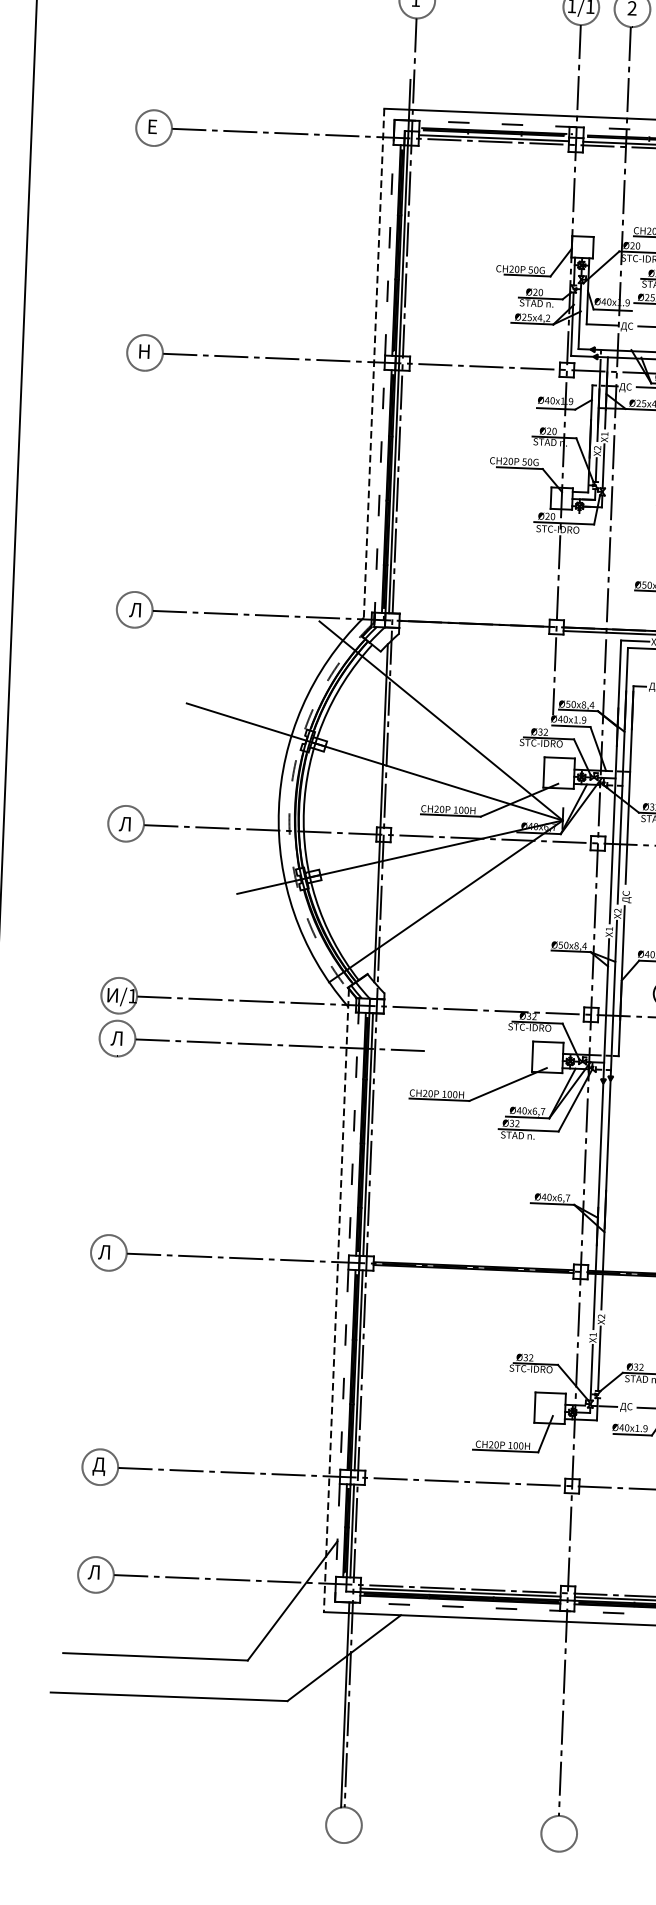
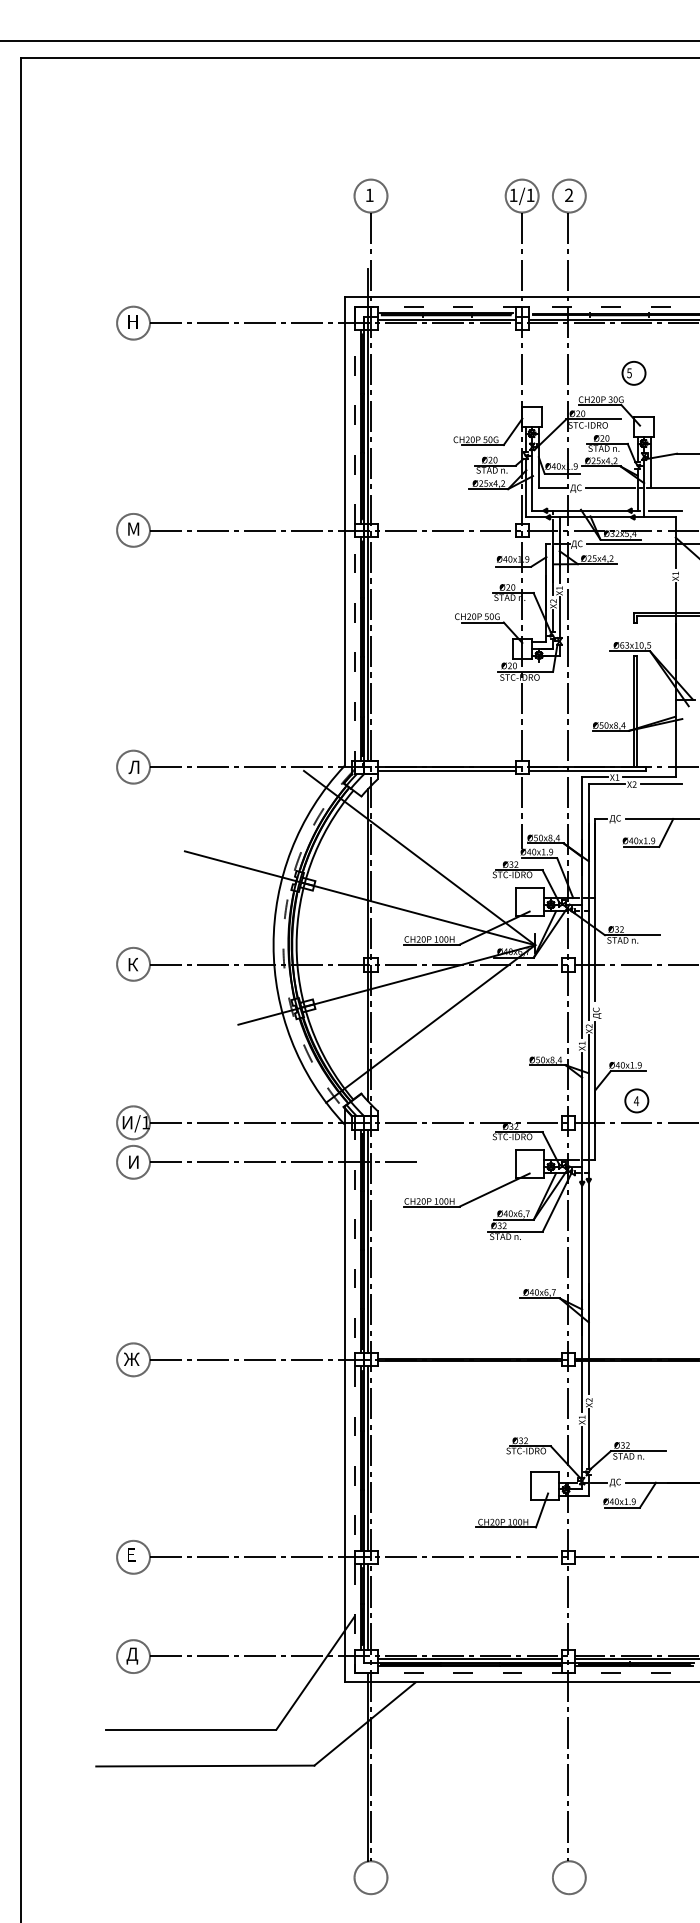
text: (154, 126) -> (133, 321), Е -> Н
text: (145, 350) -> (133, 528), Н -> М
line: (373, 363) -> (344, 531), dashed -> solid
line: (474, 627) -> (446, 770), added
text: (125, 823) -> (132, 964), Л -> К
text: (116, 1037) -> (132, 1161), Л -> И
text: (106, 1252) -> (131, 1359), Л -> Ж
line: (336, 1300) -> (344, 1395), dashed -> solid
text: (99, 1466) -> (132, 1556), Д -> Е
text: (94, 1574) -> (132, 1656), Л -> Д

